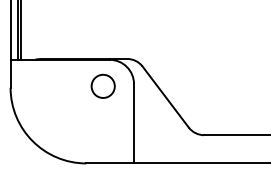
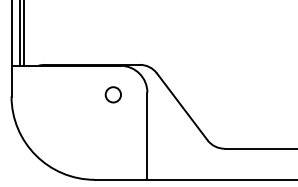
circle: (102, 85) -> (112, 94), size x0.6

